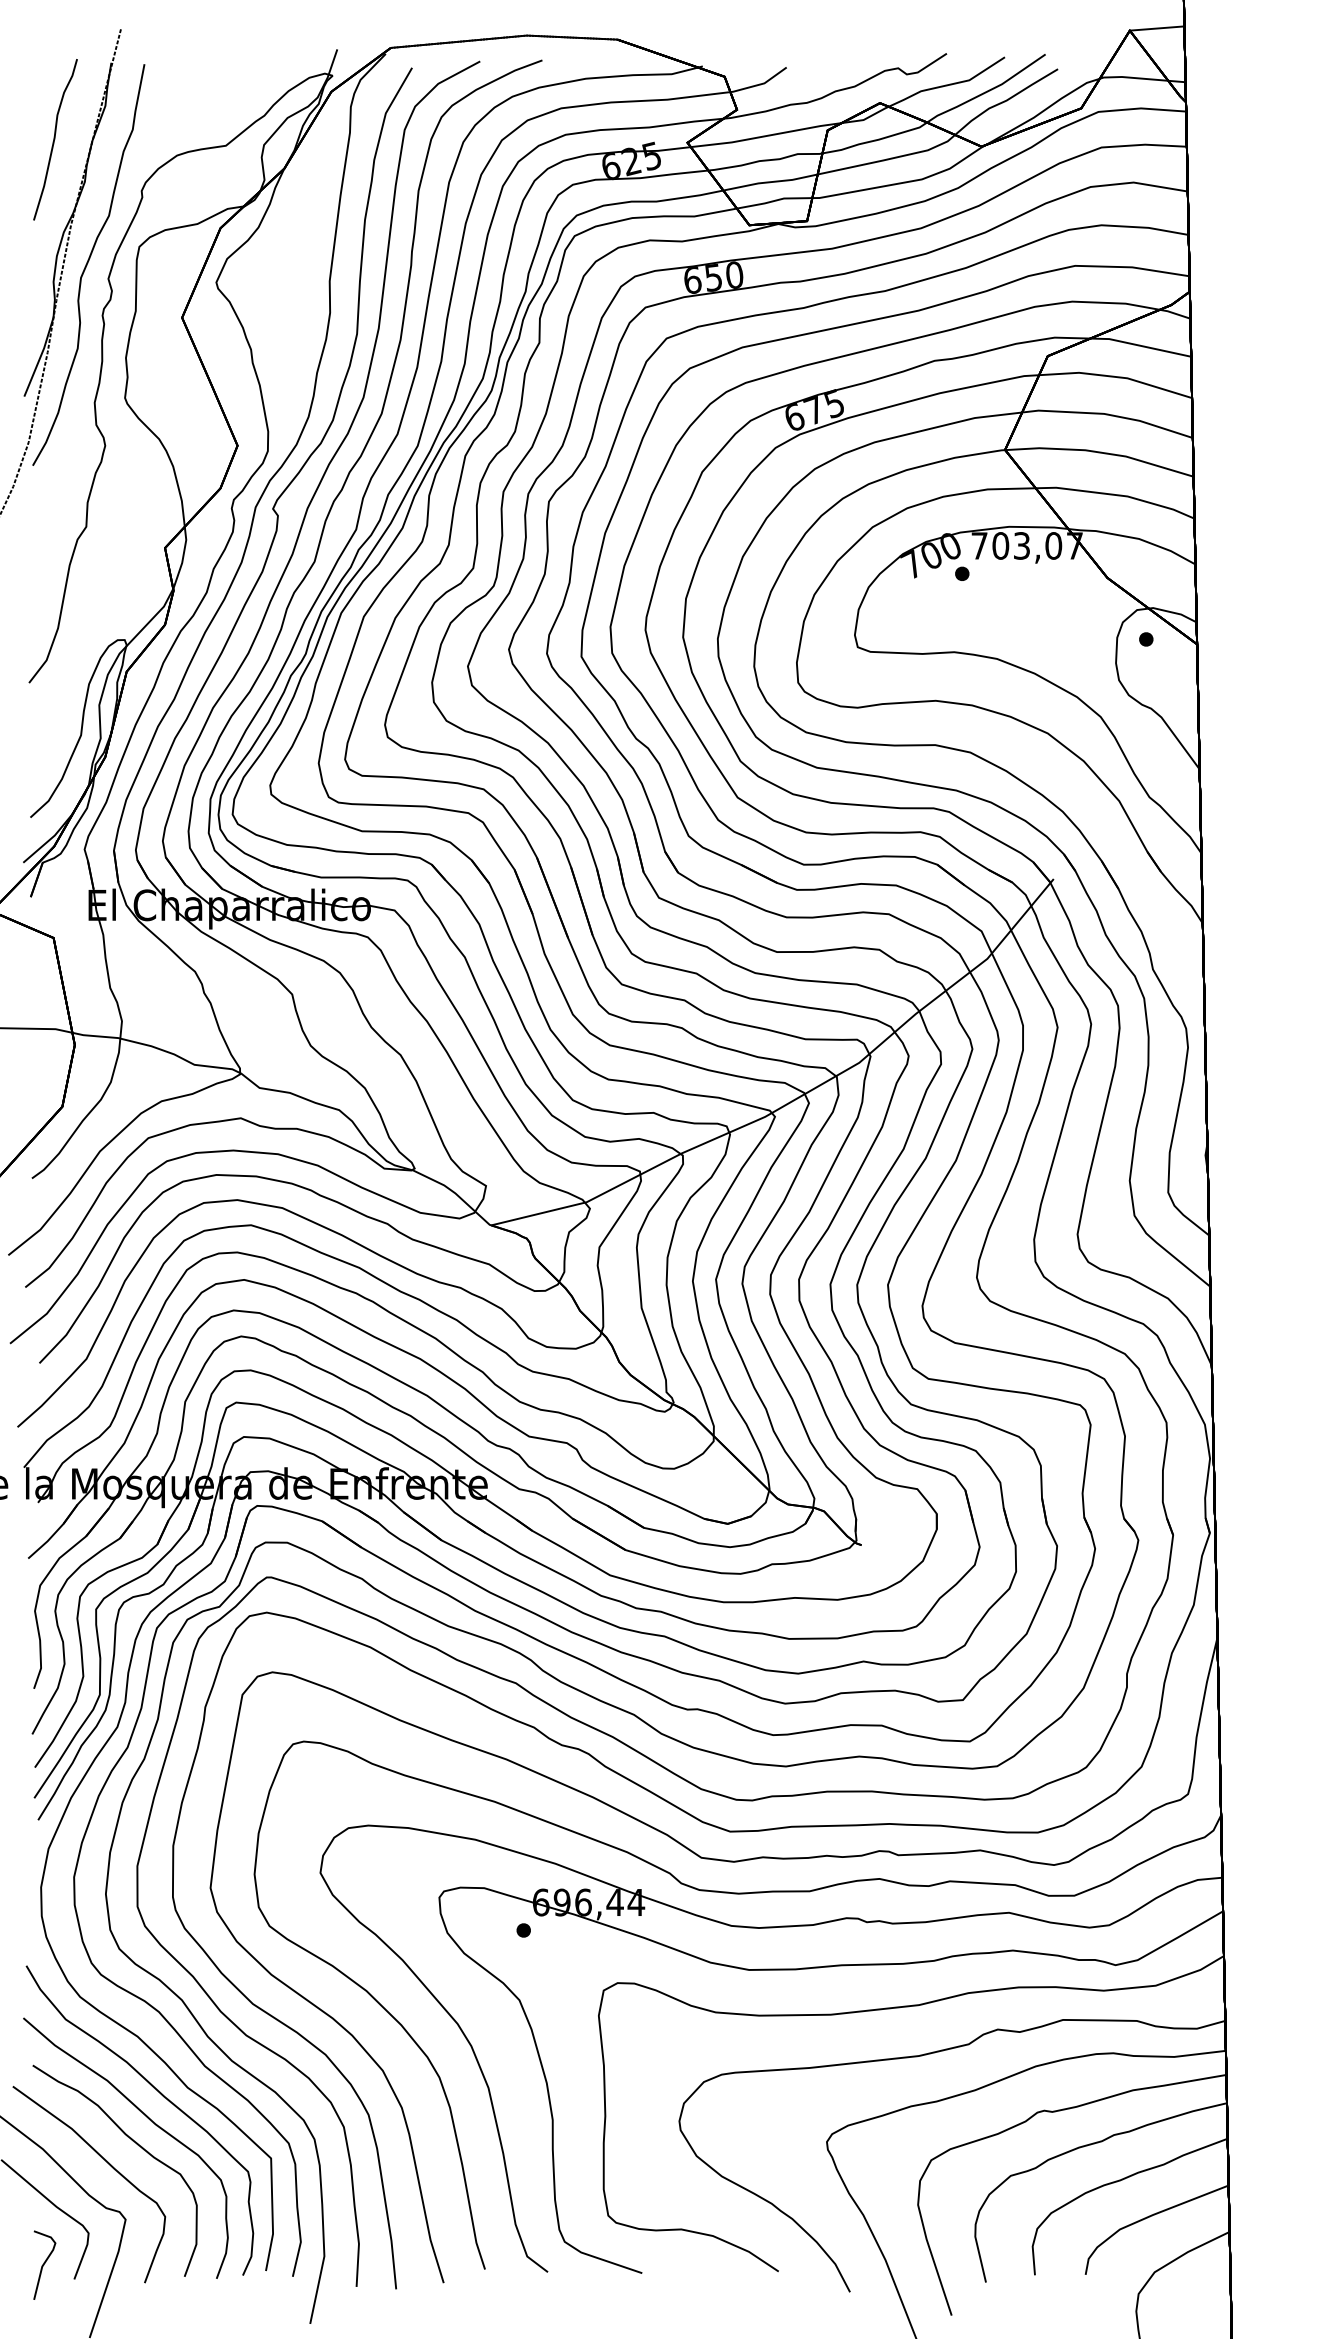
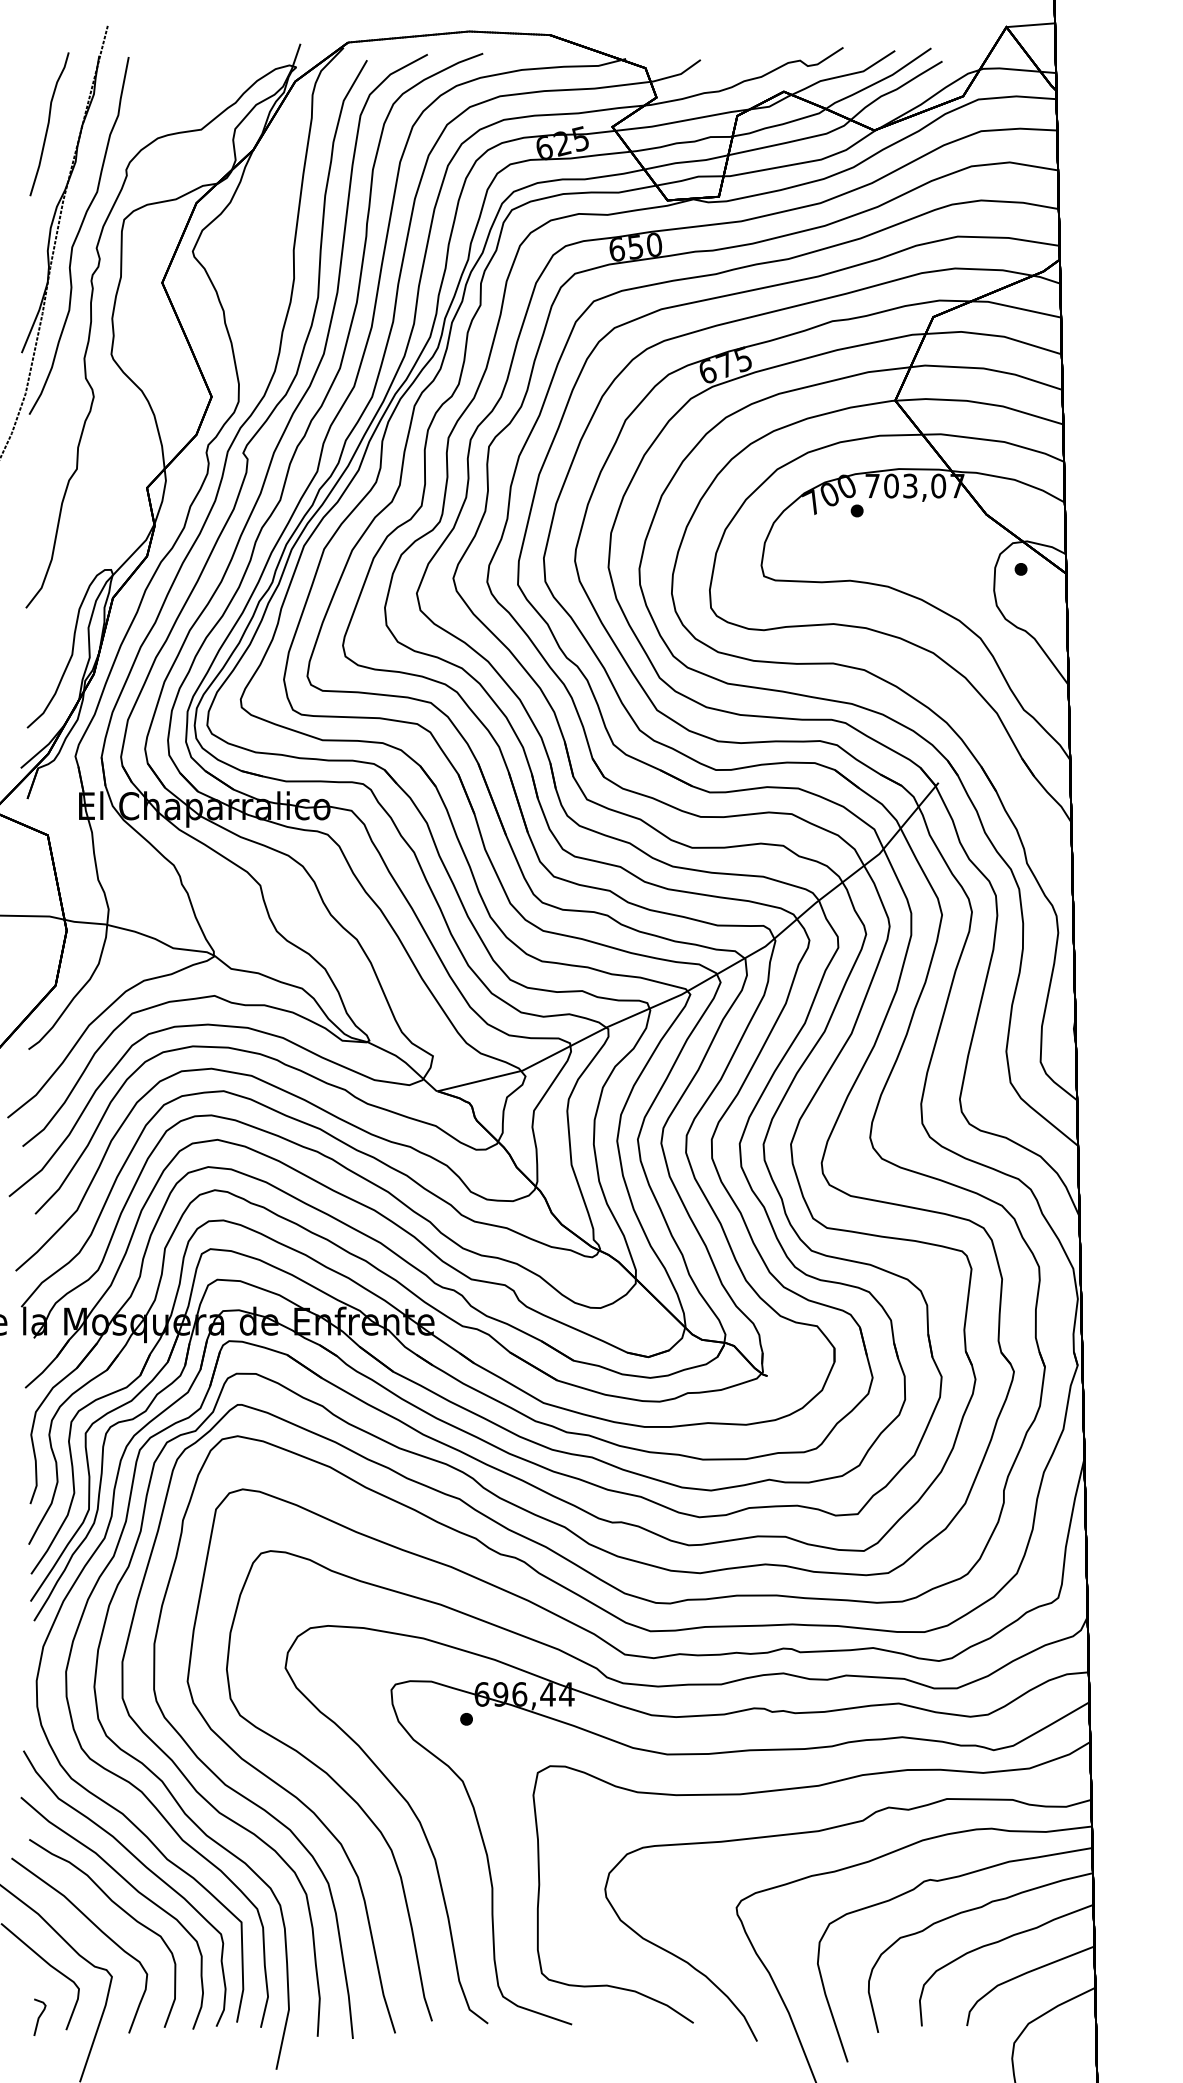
part: (44, 2265) -> (39, 2017), size x0.6

